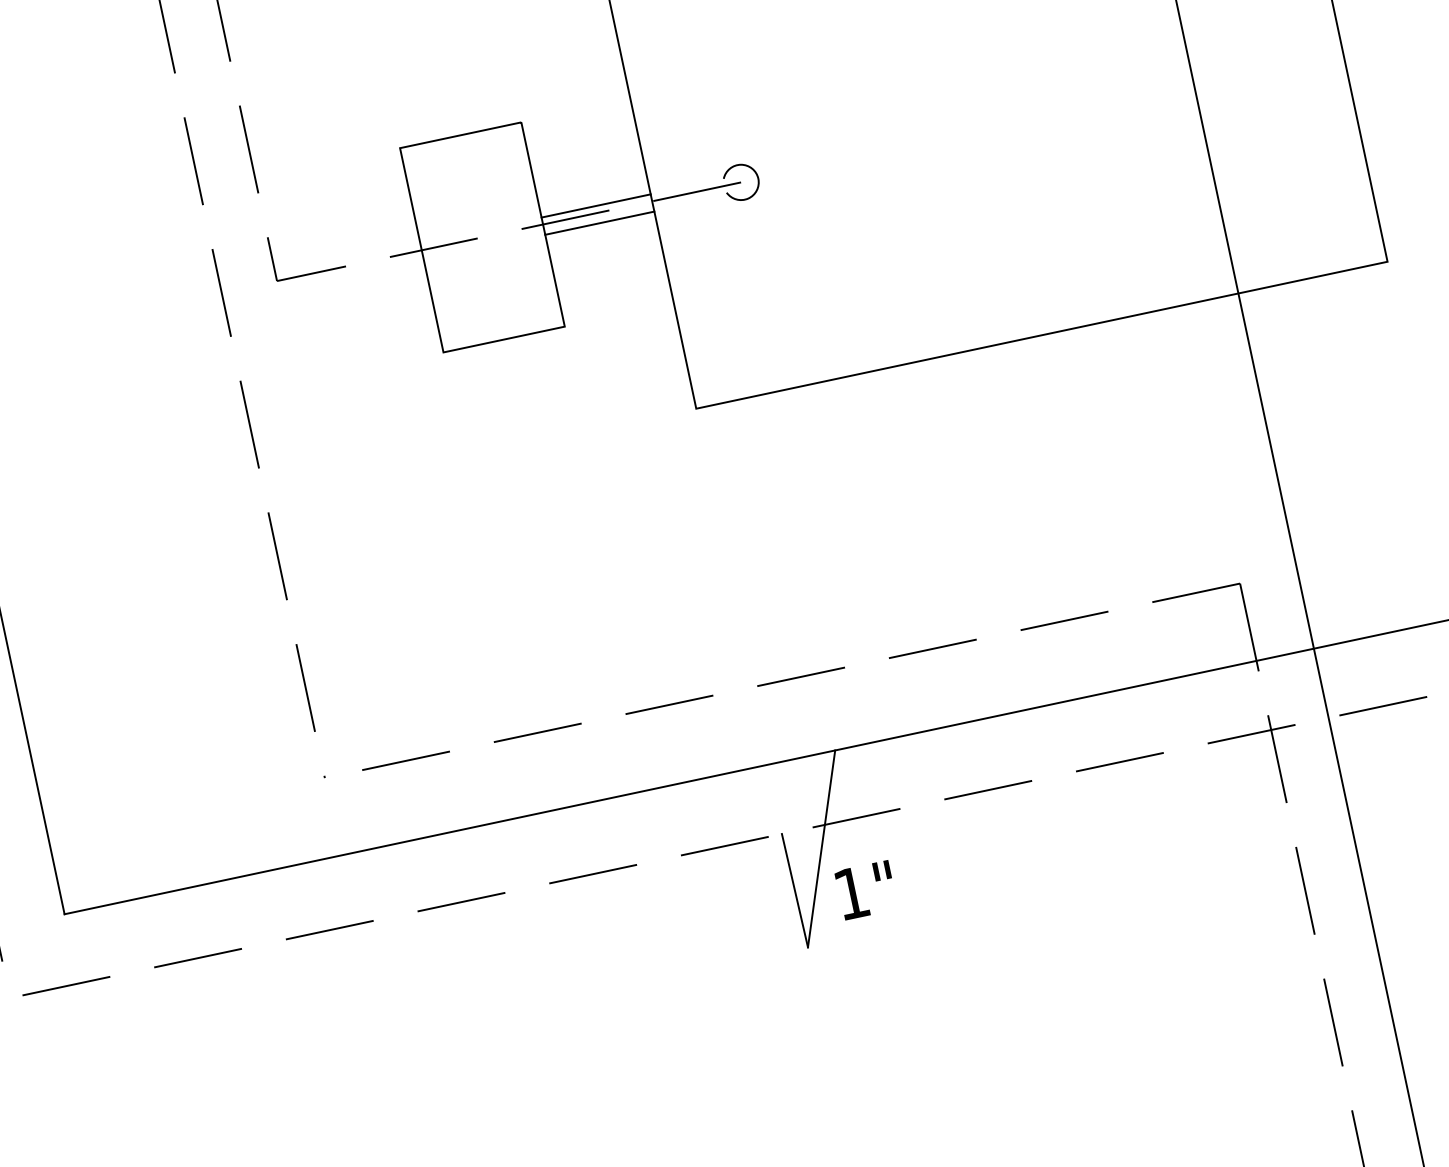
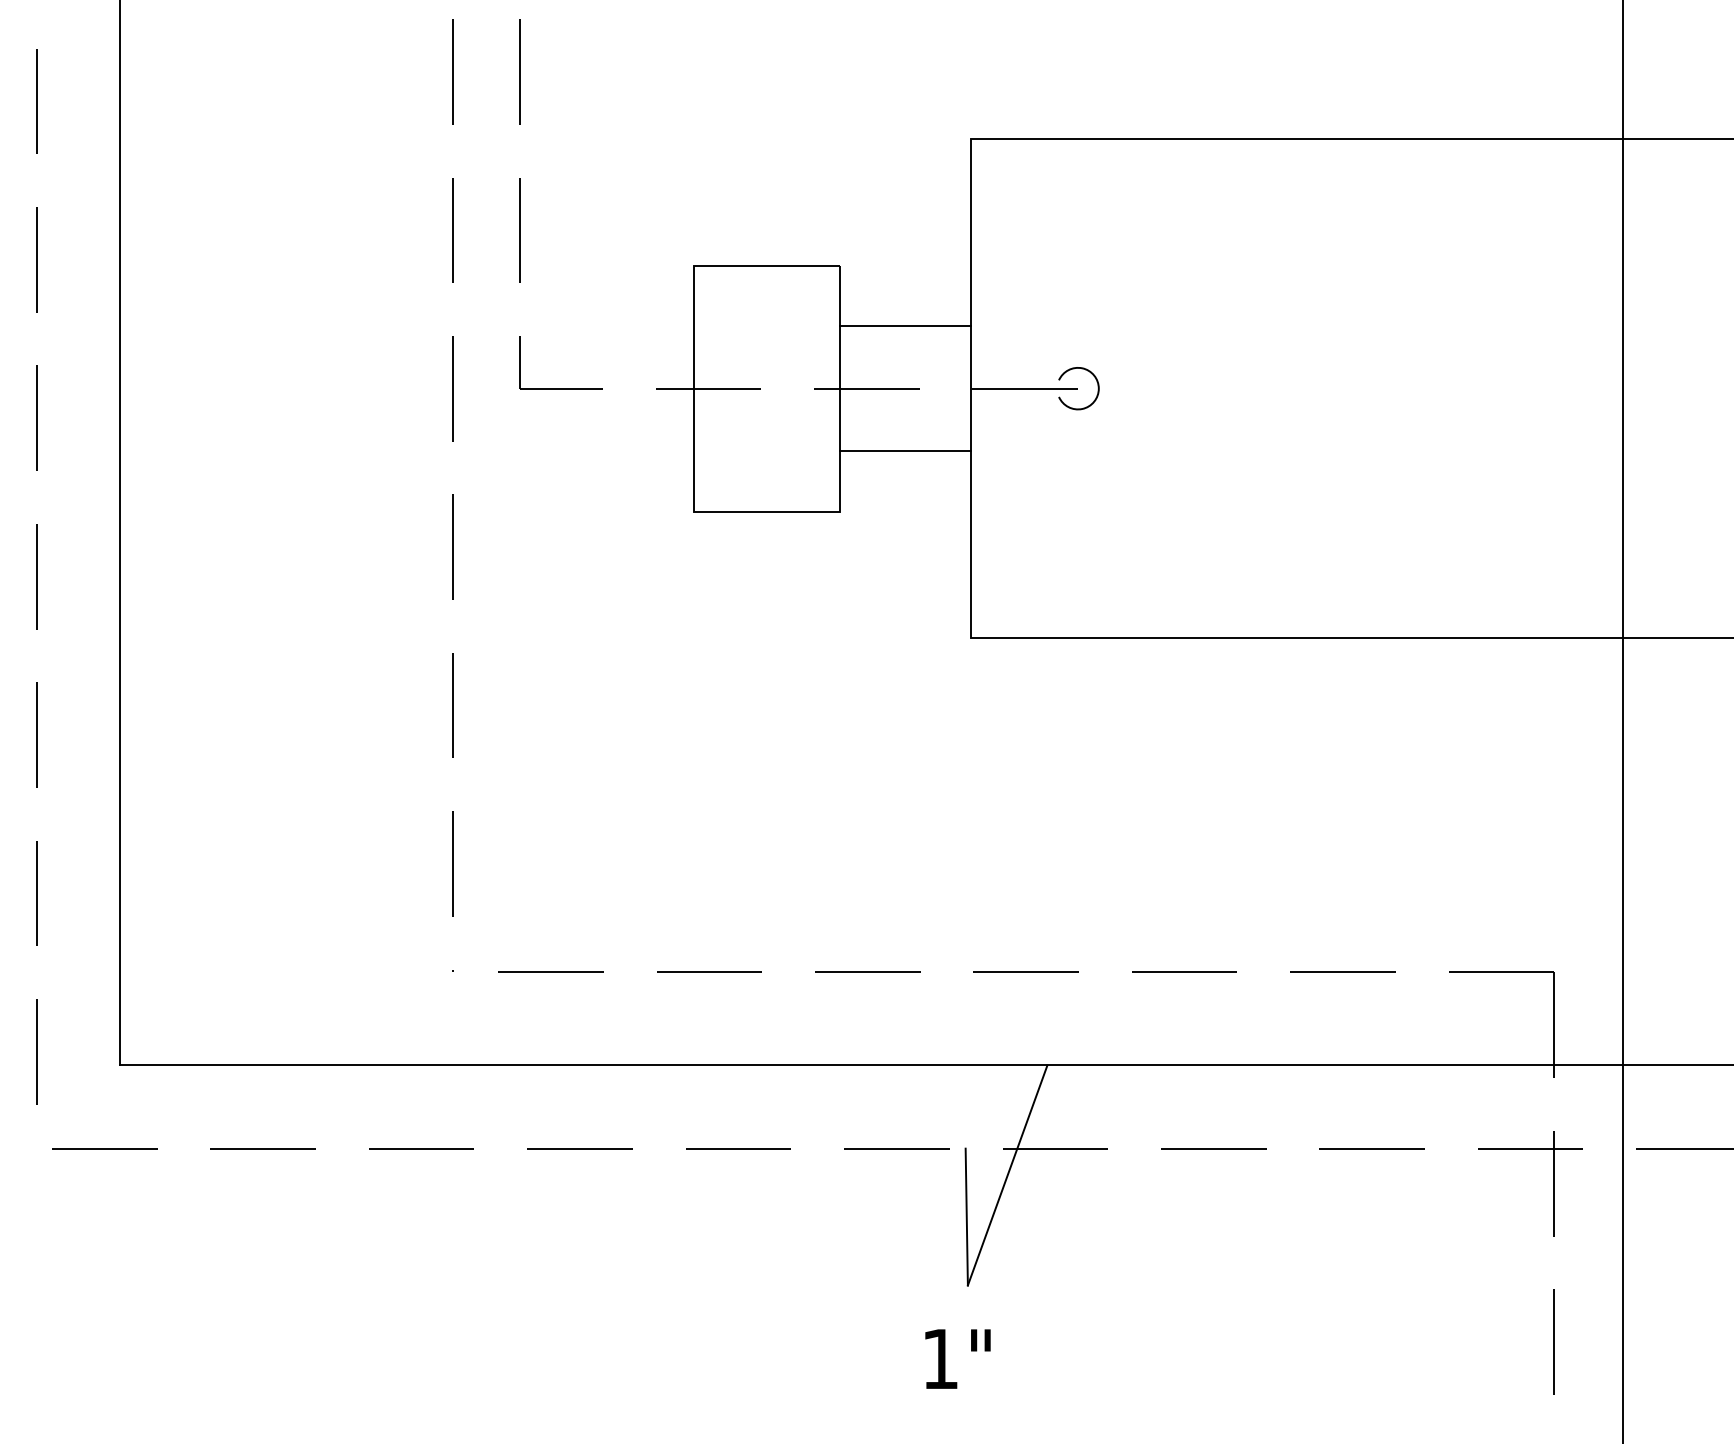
line: (596, 206) -> (905, 326), moved
line: (599, 223) -> (905, 451), moved
text: (865, 889) -> (957, 1358), moved

